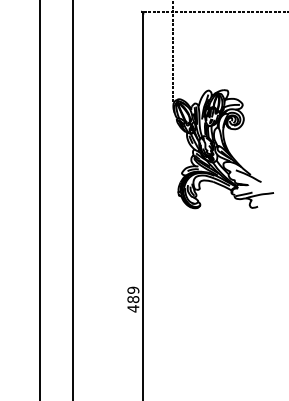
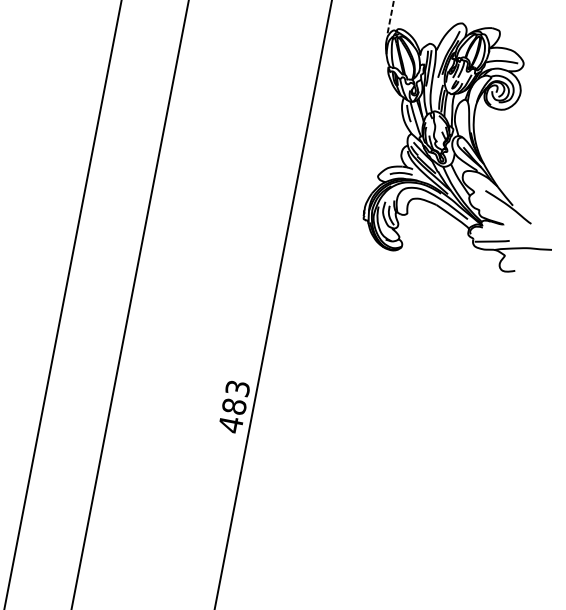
text: (133, 289) -> (238, 386), 489 -> 483

